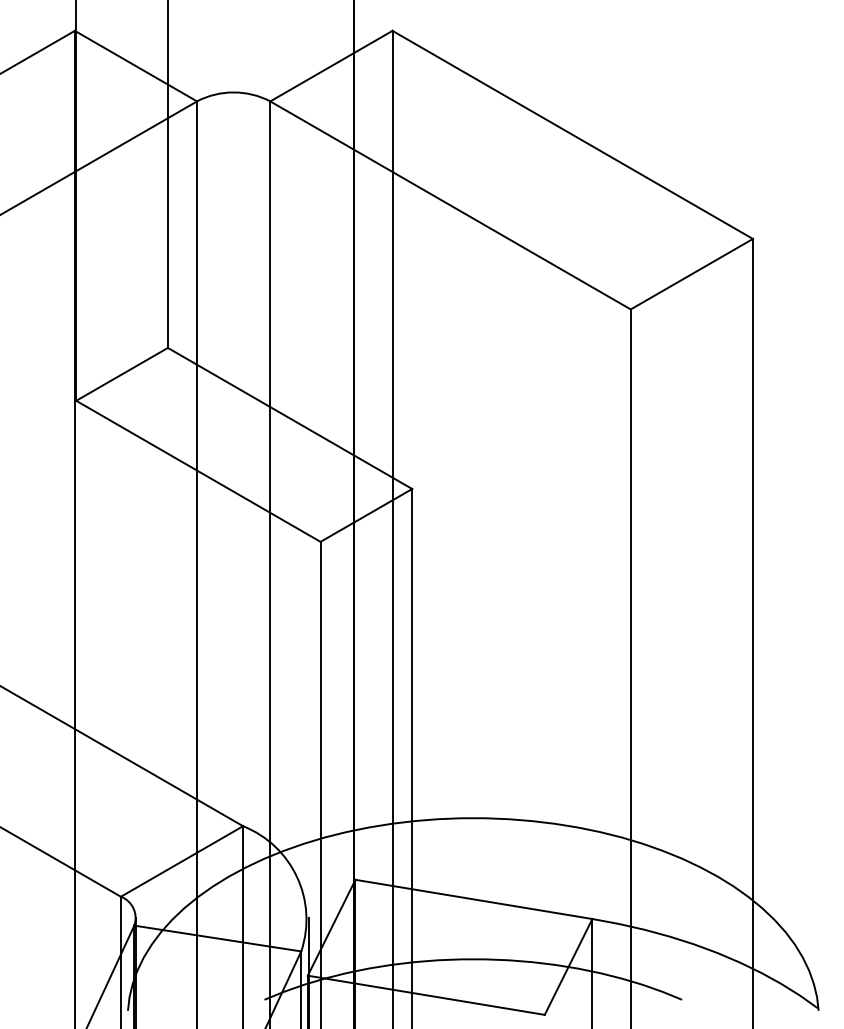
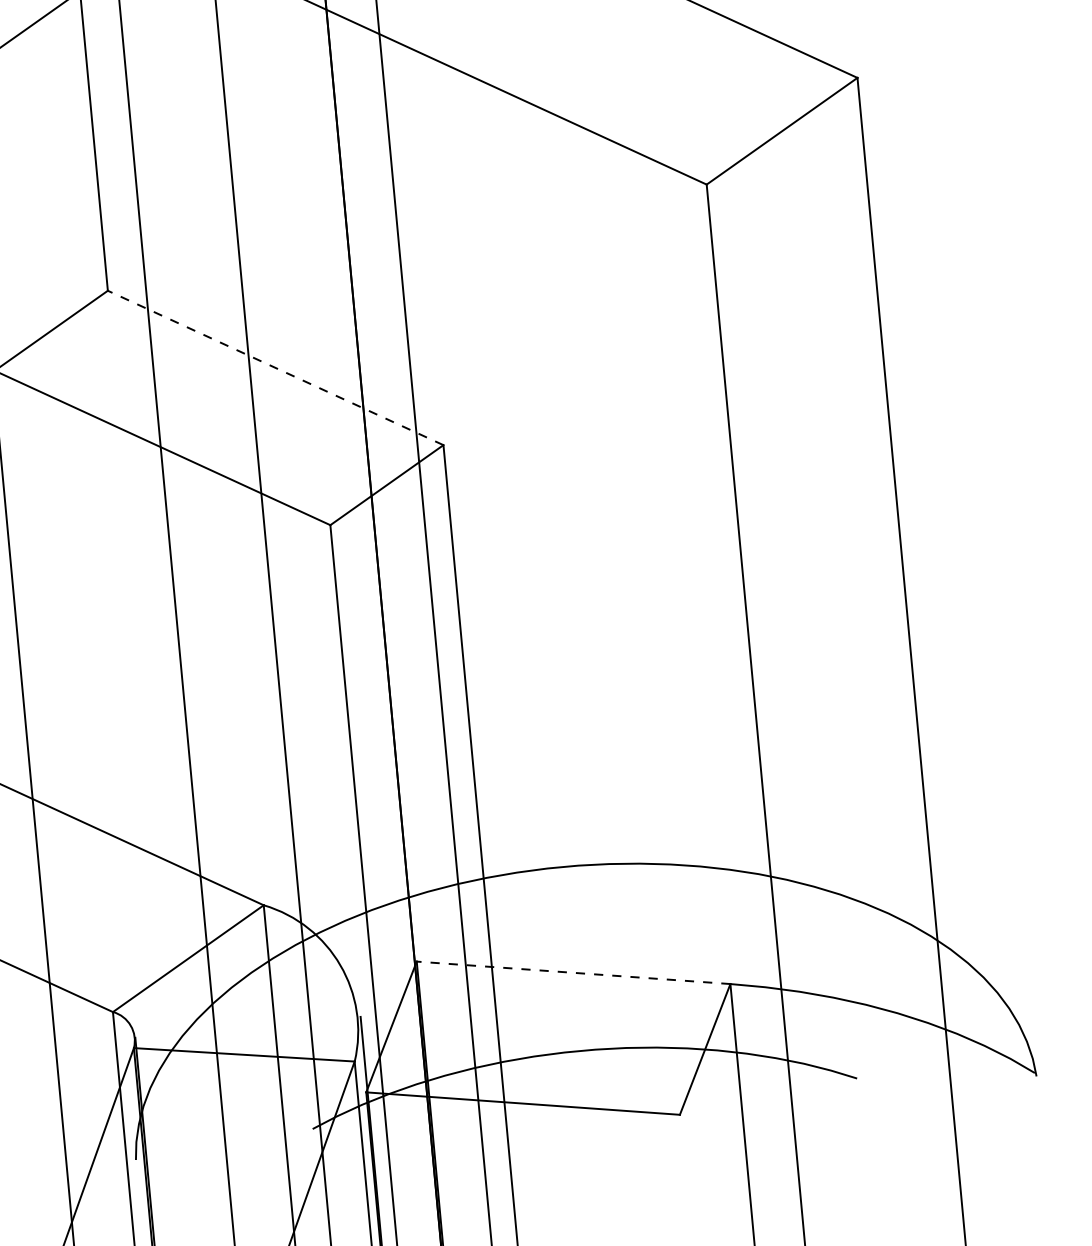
line: (289, 418) -> (274, 368), solid -> dashed
line: (473, 899) -> (573, 972), solid -> dashed

